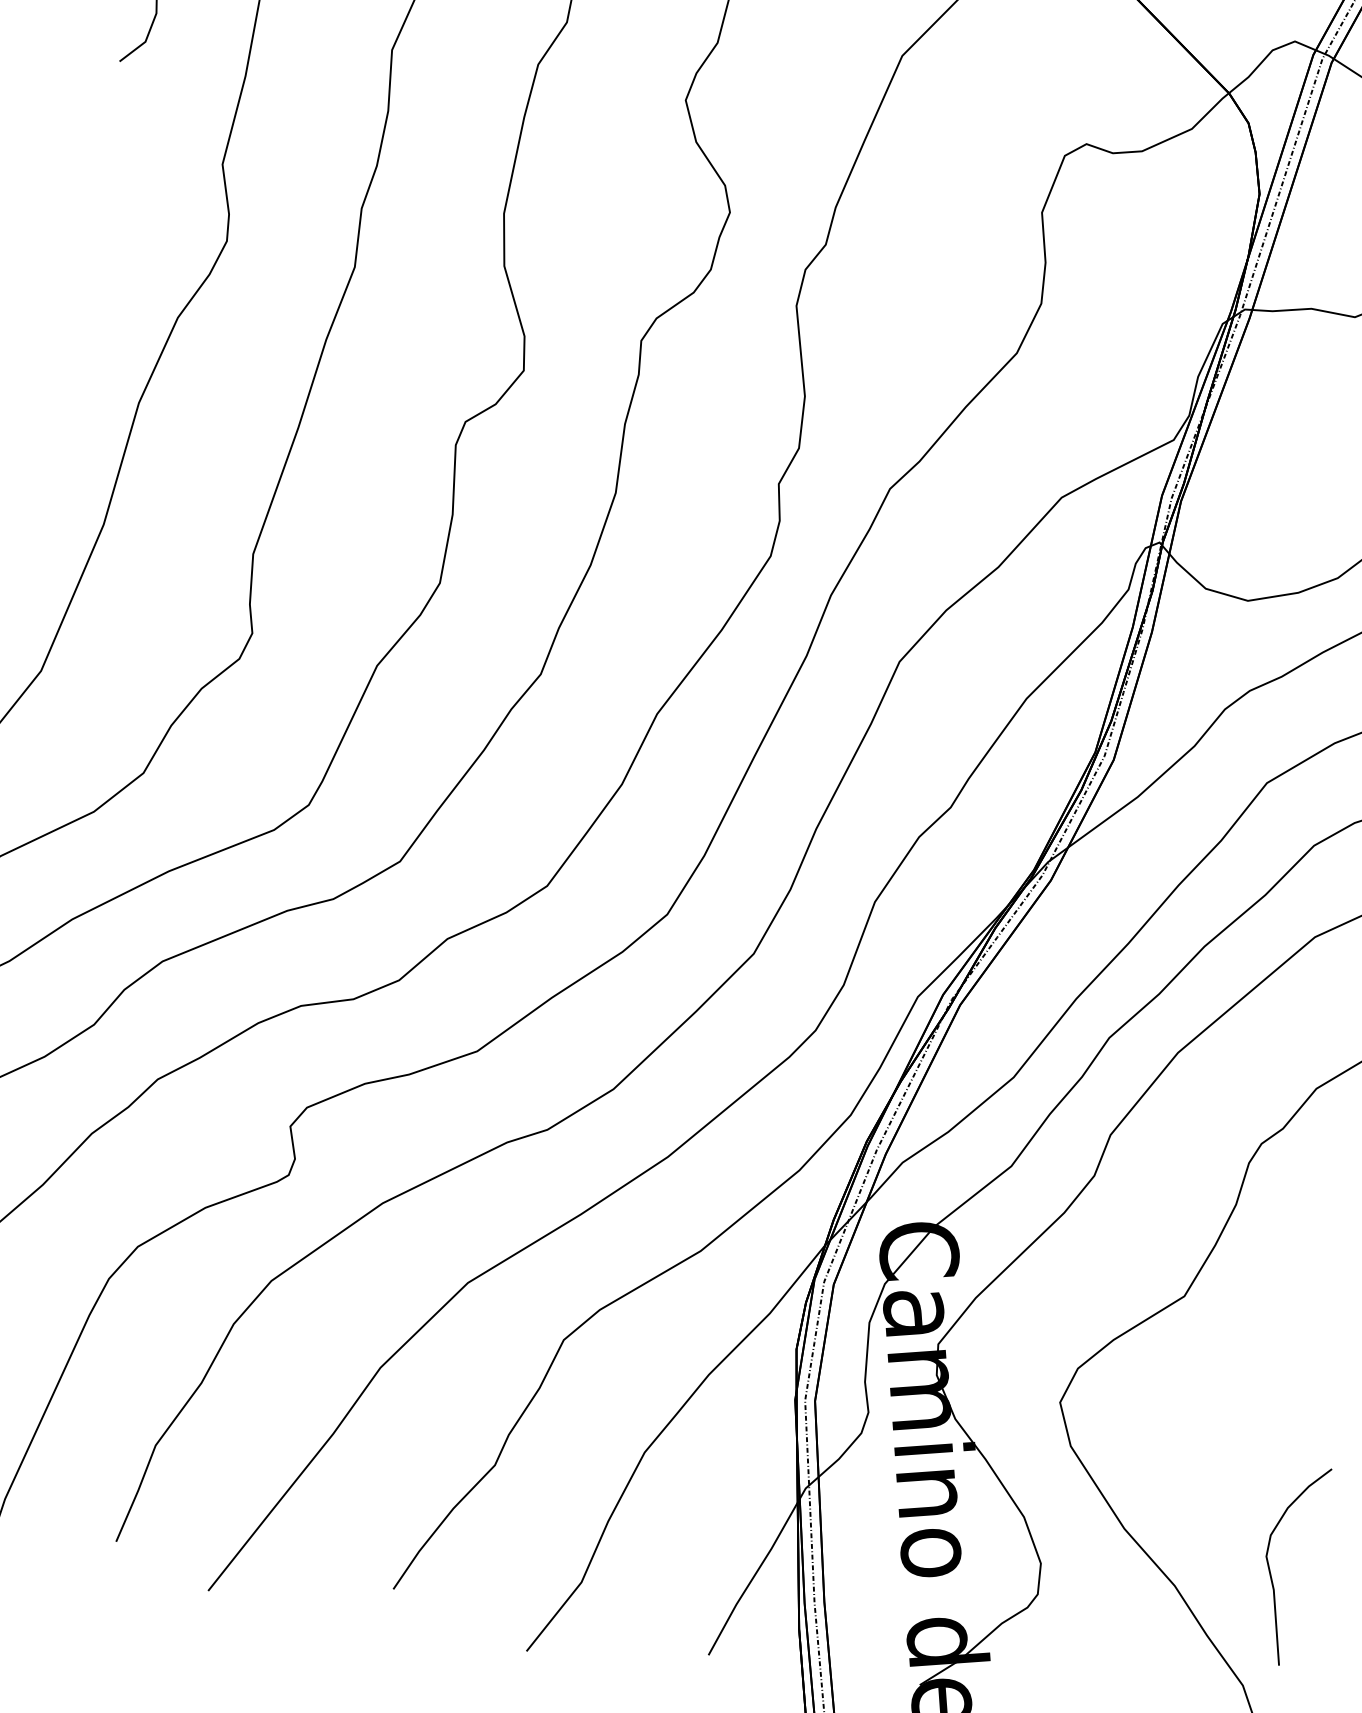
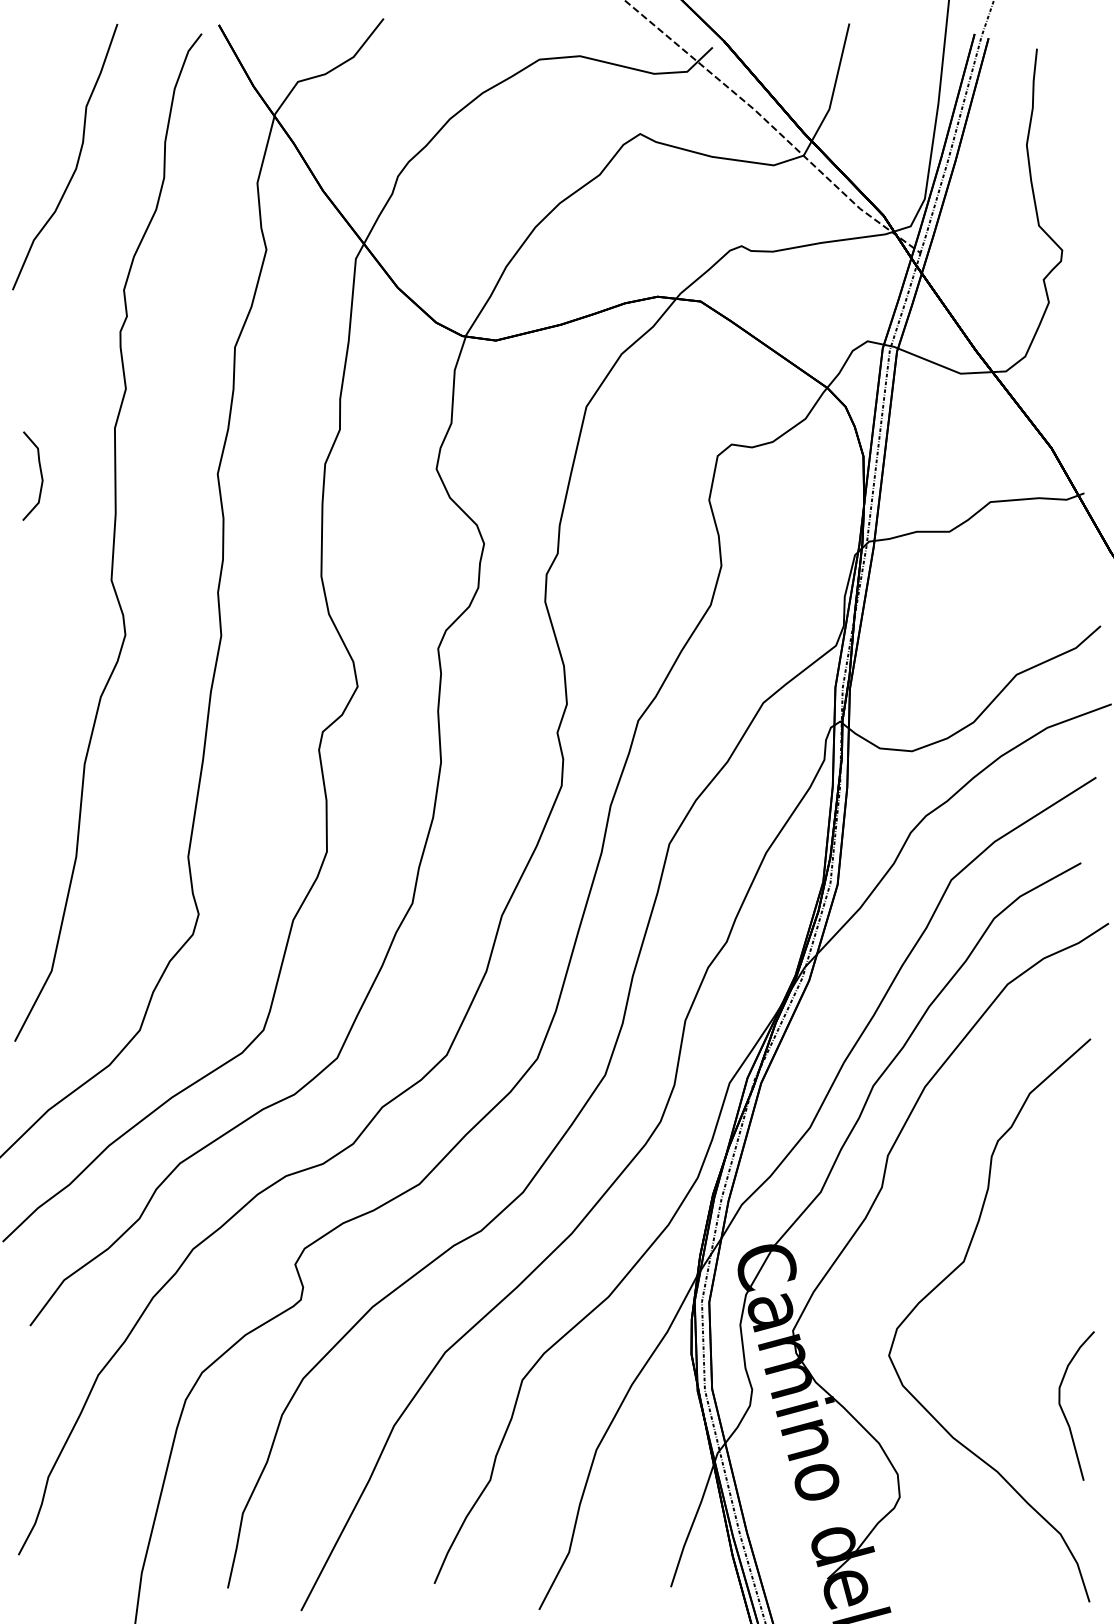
curve: (1271, 1569) -> (1064, 1412), moved

